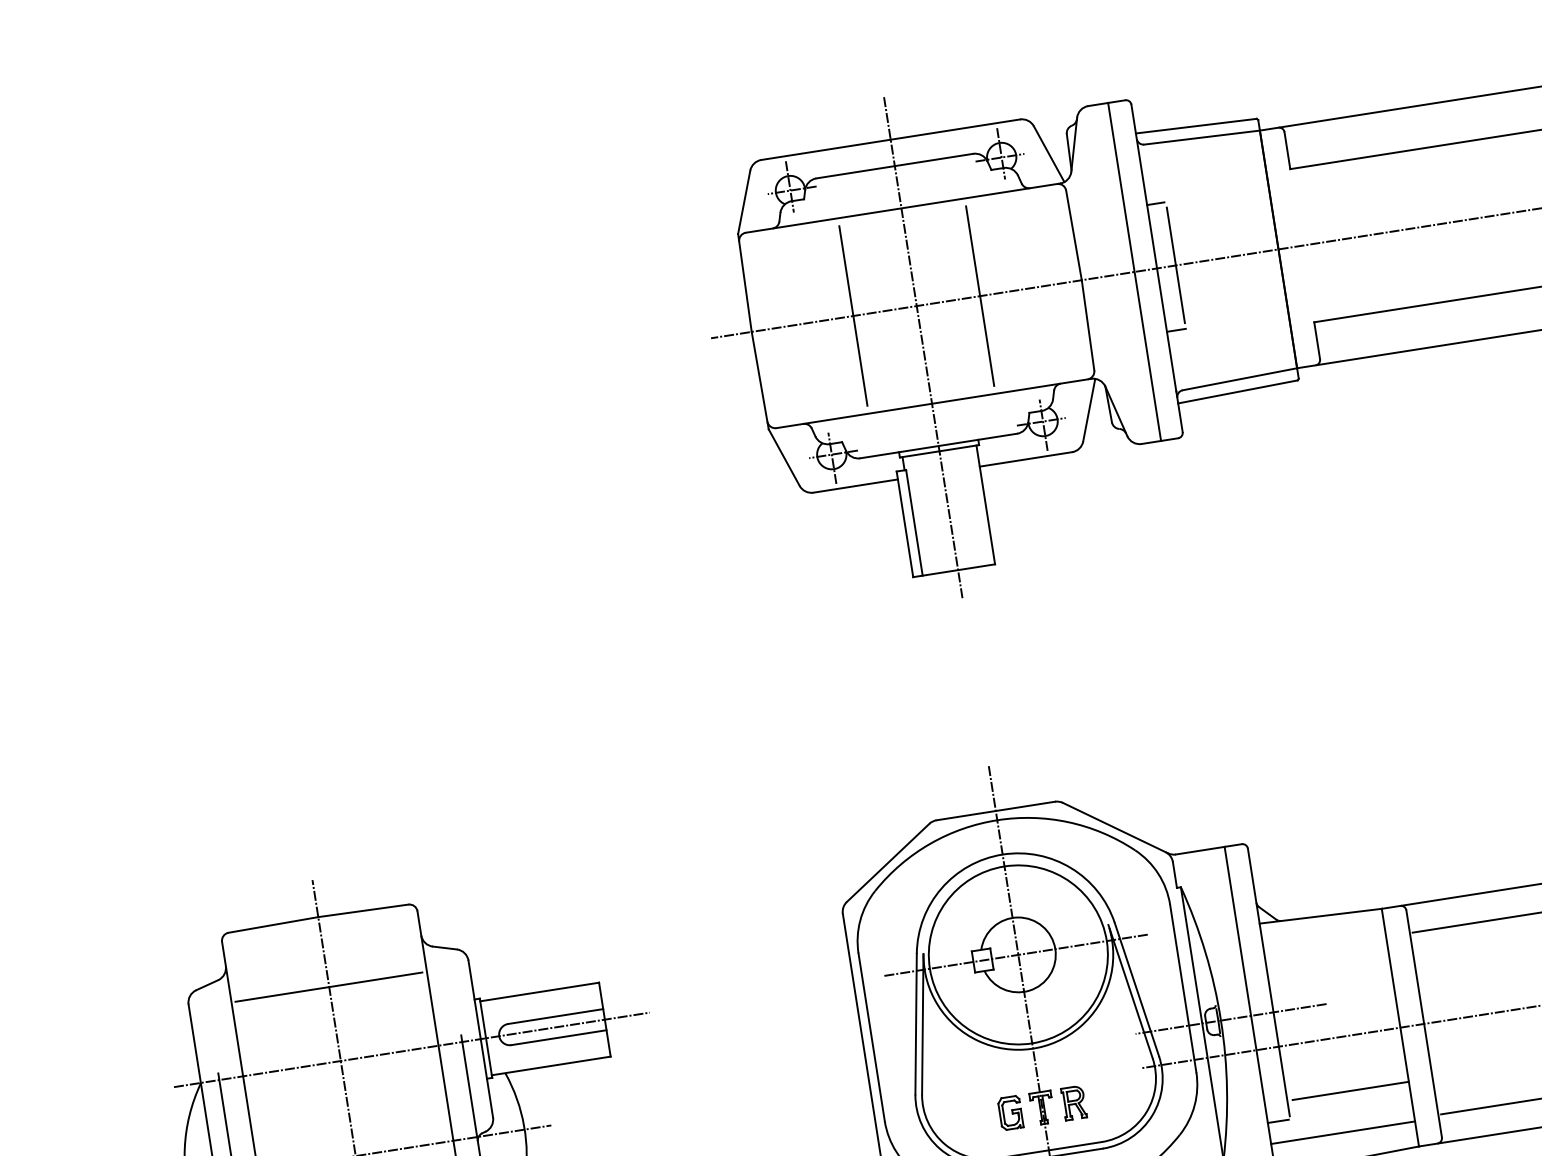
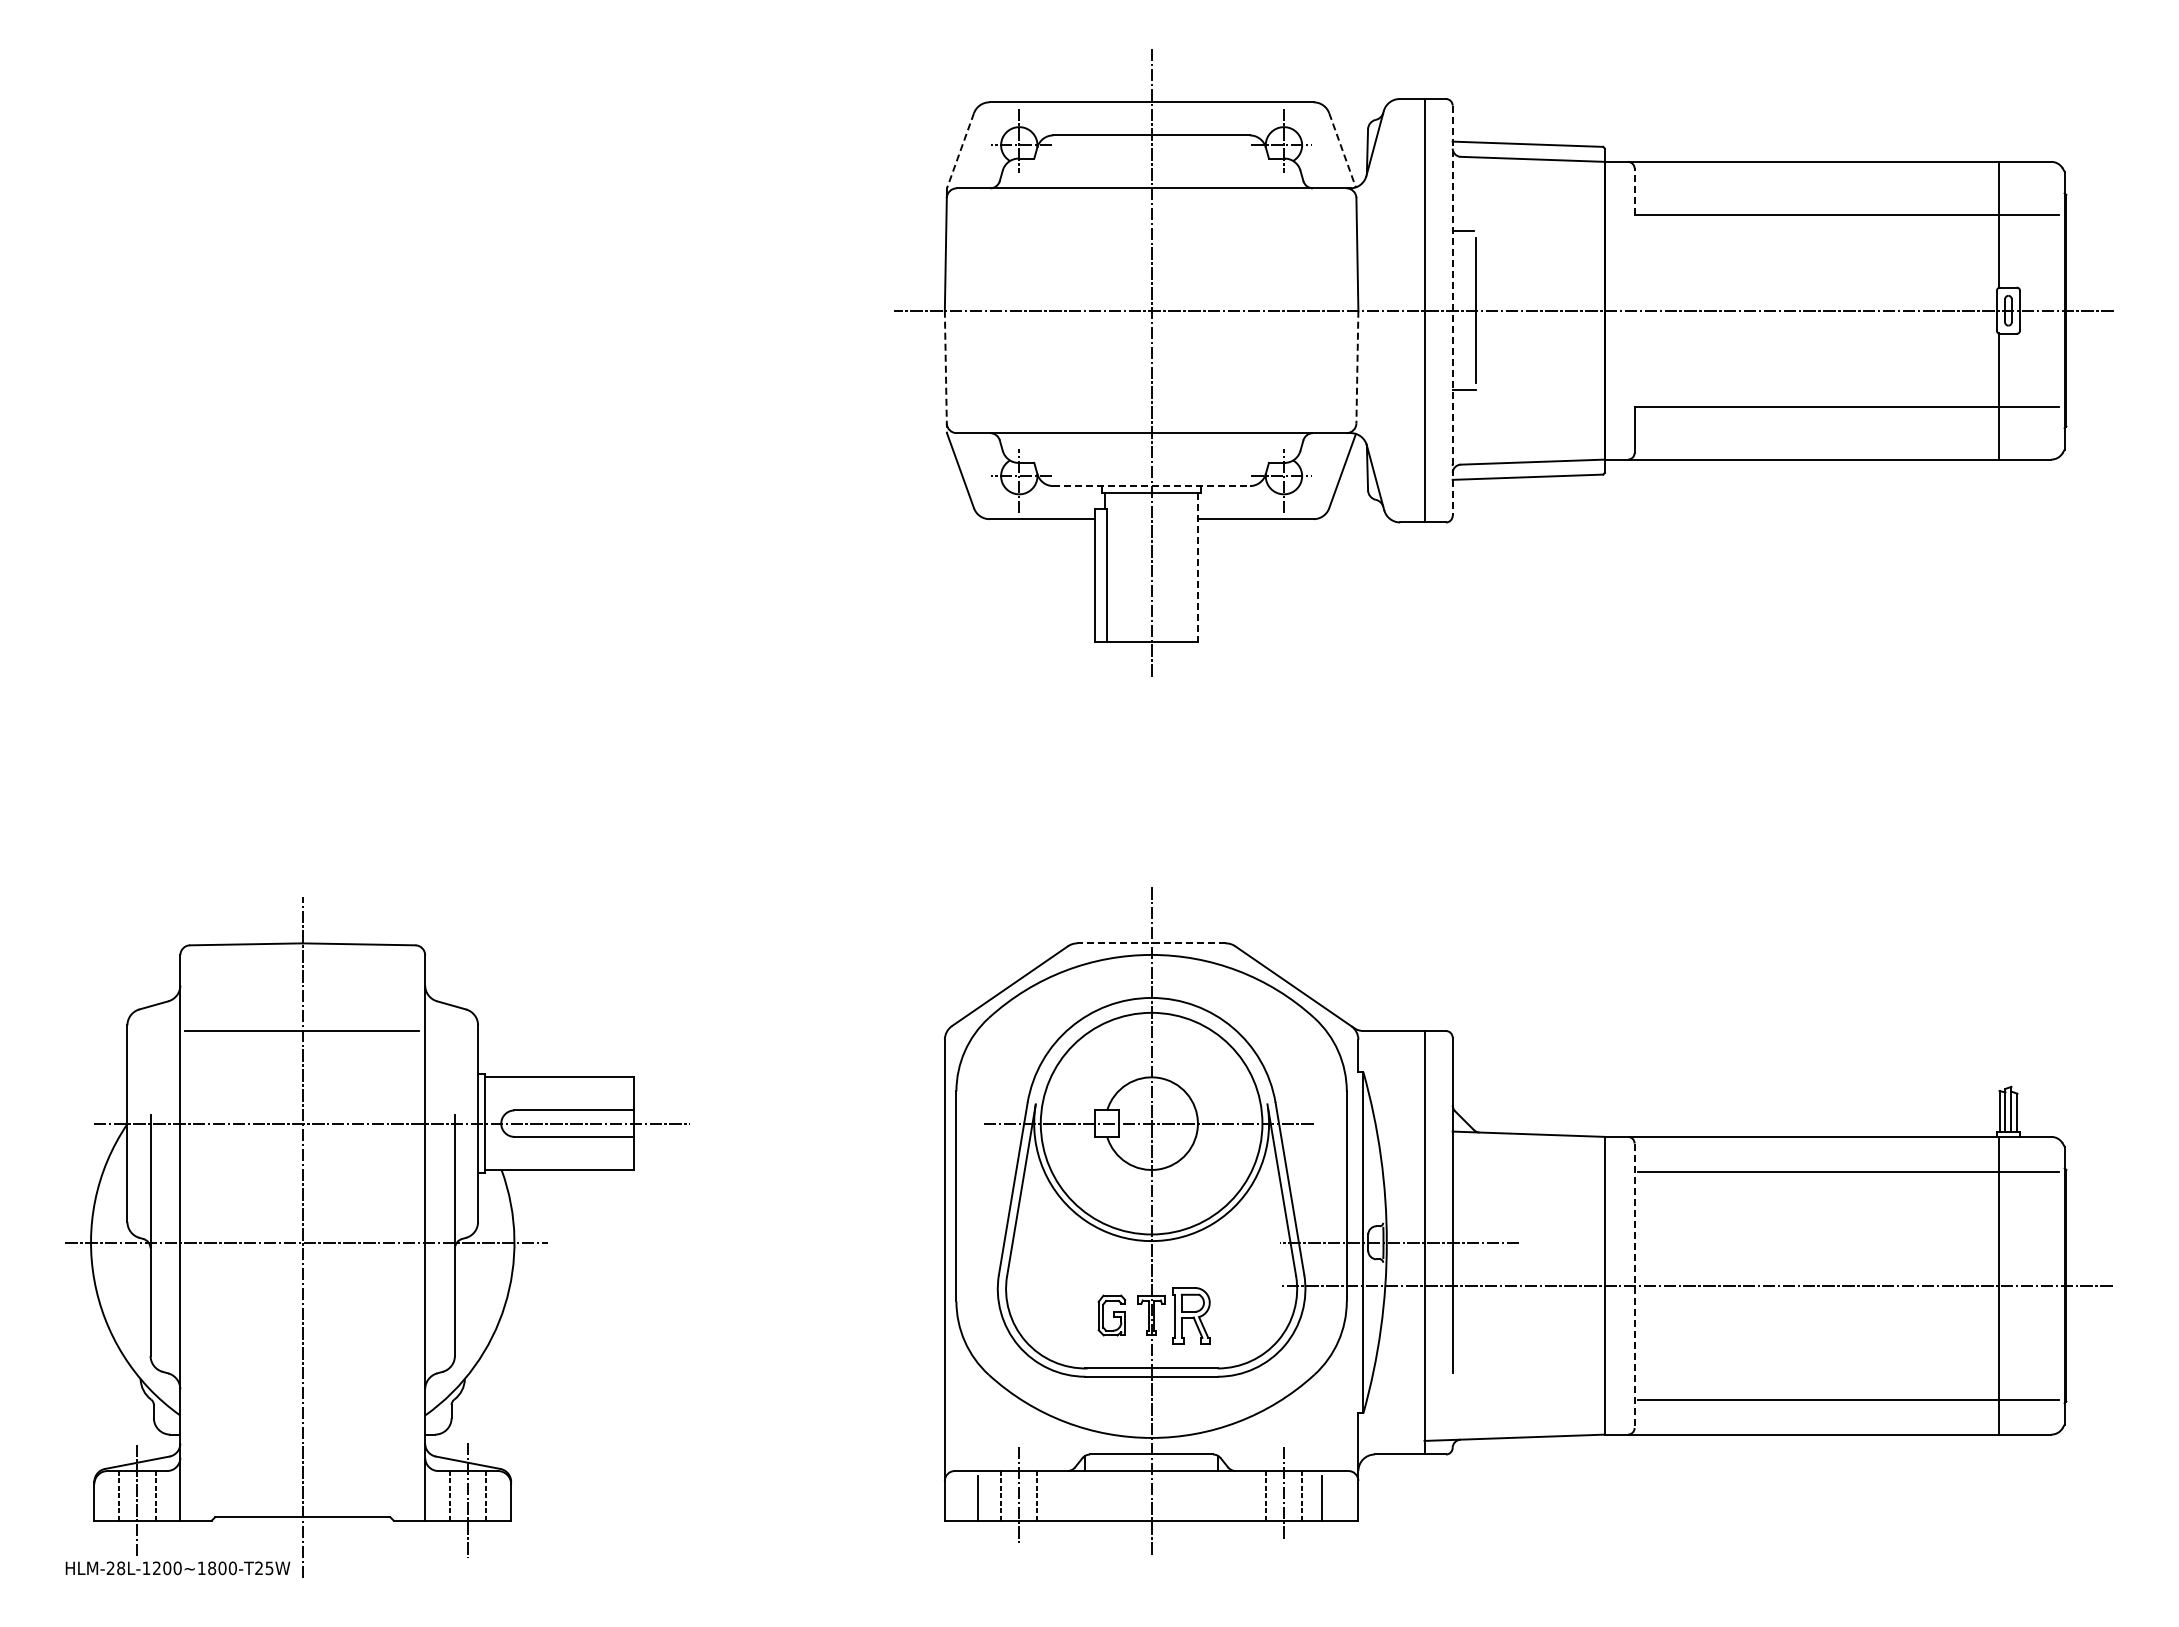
line: (1287, 150) -> (1634, 191), solid -> dashed
line: (1049, 154) -> (1342, 150), solid -> dashed
line: (744, 202) -> (960, 150), solid -> dashed
line: (1157, 269) -> (1452, 311), solid -> dashed
line: (980, 295) -> (1231, 310), removed
line: (853, 315) -> (1072, 310), removed
line: (1088, 325) -> (1357, 367), solid -> dashed
line: (759, 381) -> (945, 372), solid -> dashed
line: (939, 446) -> (1152, 486), solid -> dashed
line: (985, 505) -> (1197, 567), solid -> dashed
line: (995, 811) -> (1151, 943), solid -> dashed
line: (1424, 1024) -> (1634, 1286), solid -> dashed
line: (1350, 1090) -> (1531, 1353), removed
part: (1074, 1102) -> (1191, 1314), size x1.4
line: (1278, 1121) -> (1437, 1376), removed
line: (1342, 1132) -> (1514, 1403), removed

